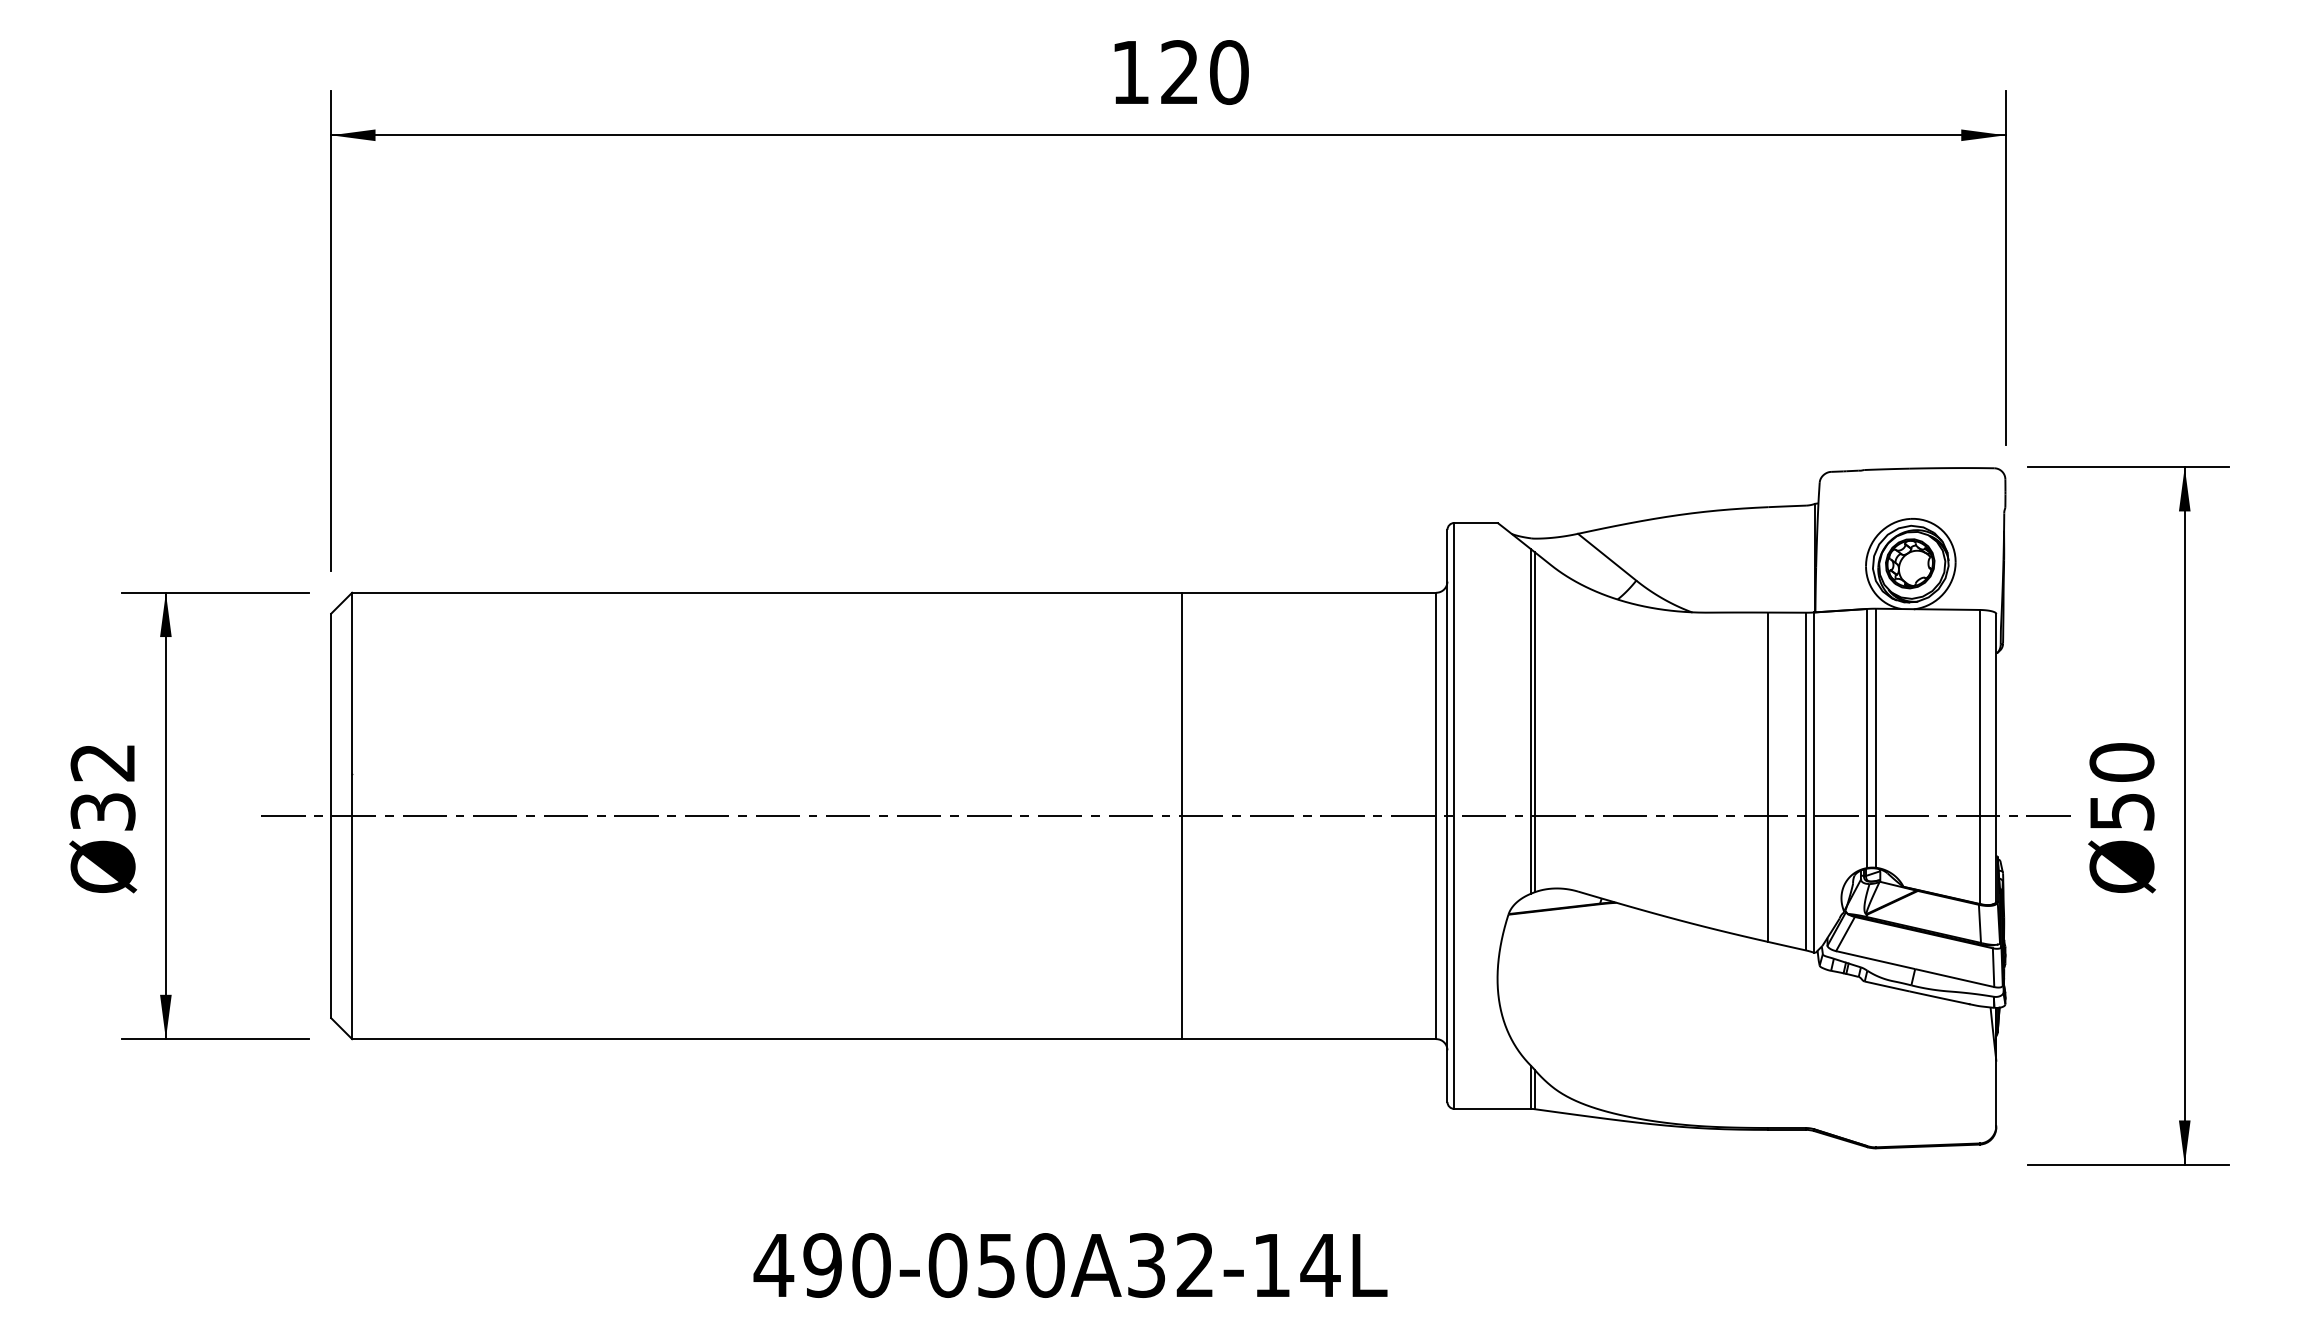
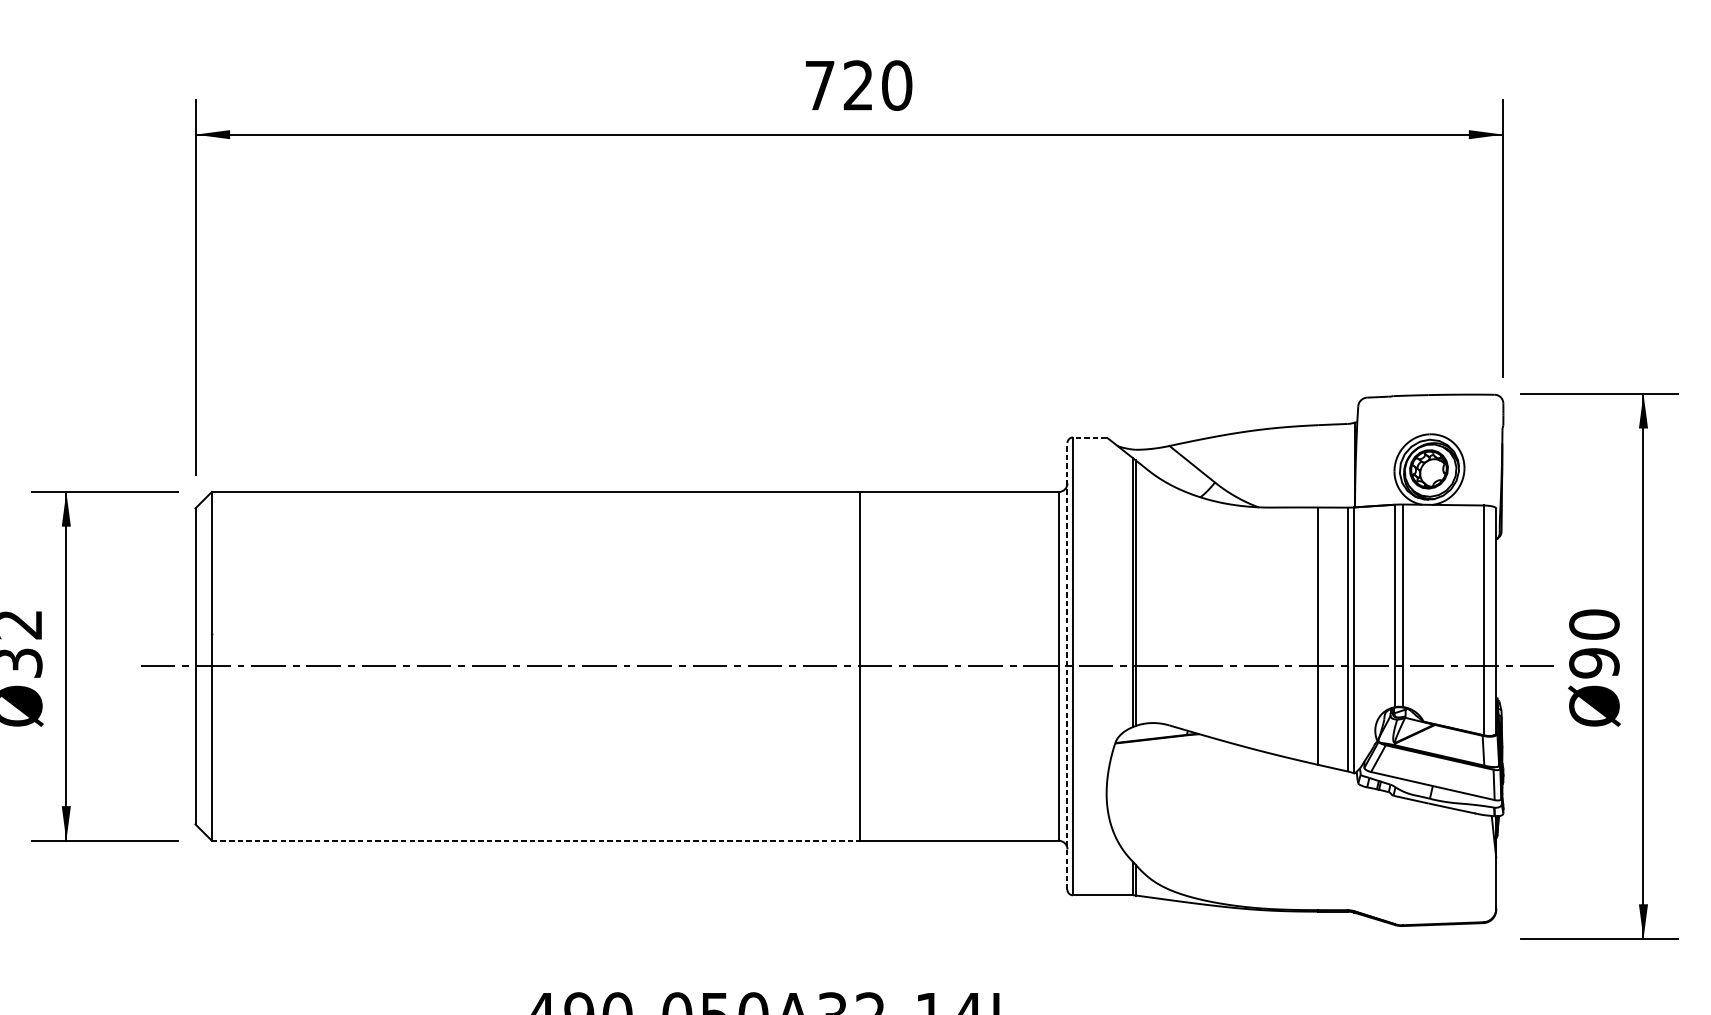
text: (1130, 72) -> (819, 85), 120 -> 720
line: (1476, 522) -> (1090, 437), solid -> dashed
text: (2121, 811) -> (1594, 662), Ø50 -> Ø90
line: (1447, 815) -> (1067, 666), solid -> dashed
line: (767, 1039) -> (536, 841), solid -> dashed

